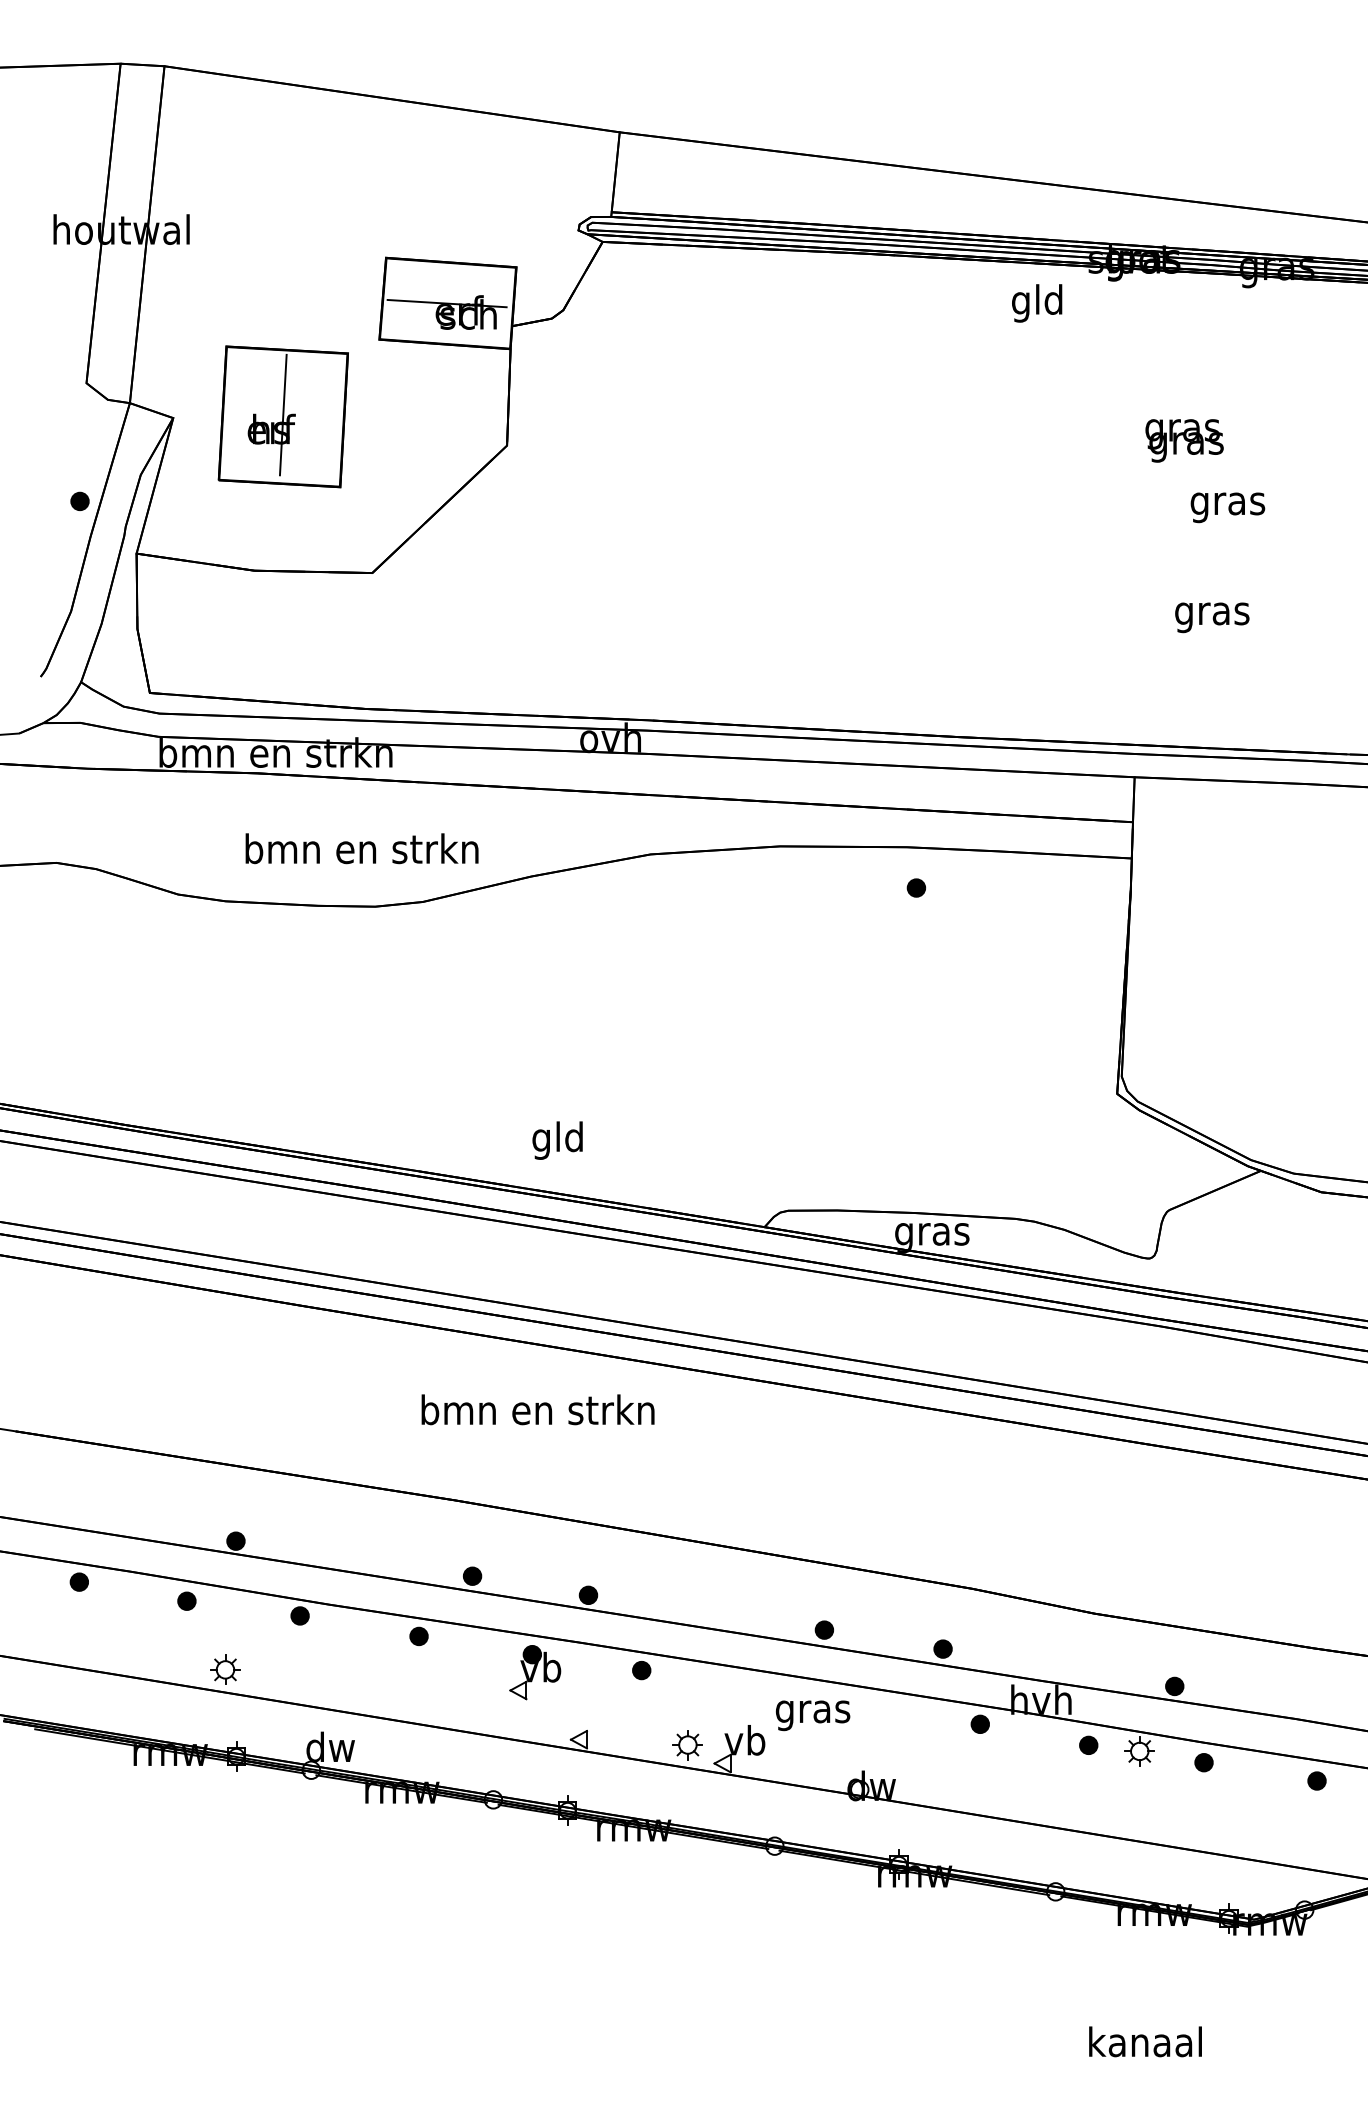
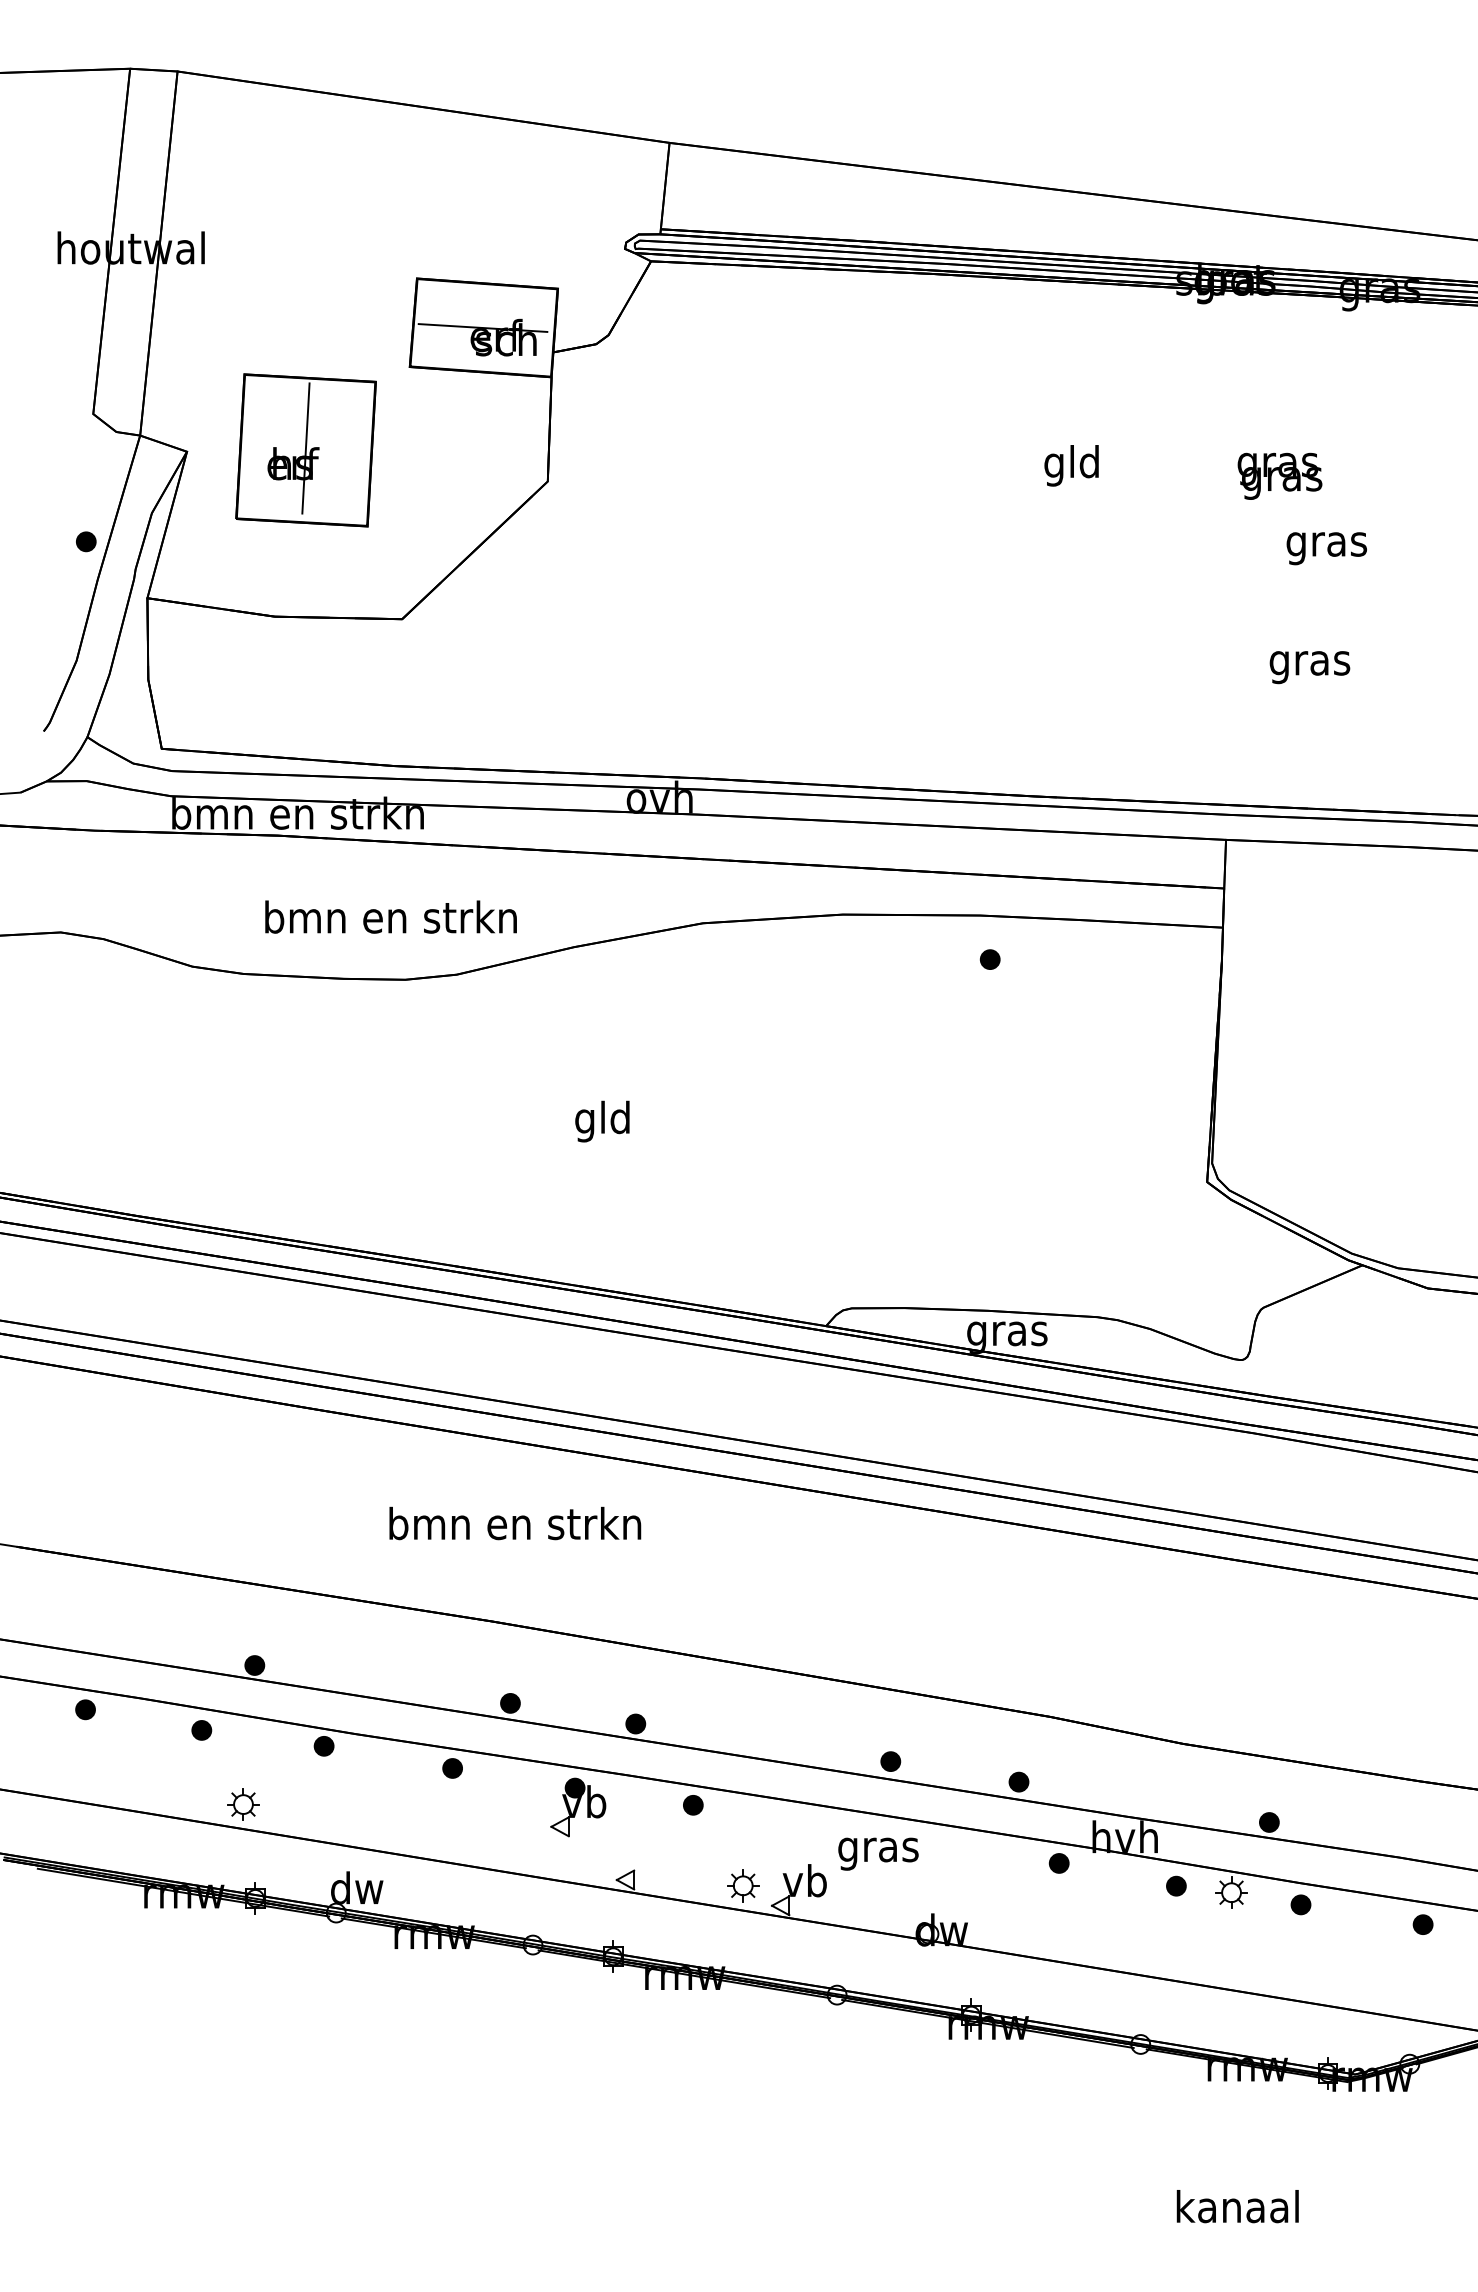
text: (1037, 303) -> (1071, 465), moved
text: (557, 1140) -> (602, 1121), moved
text: (538, 1409) -> (515, 1523), moved

